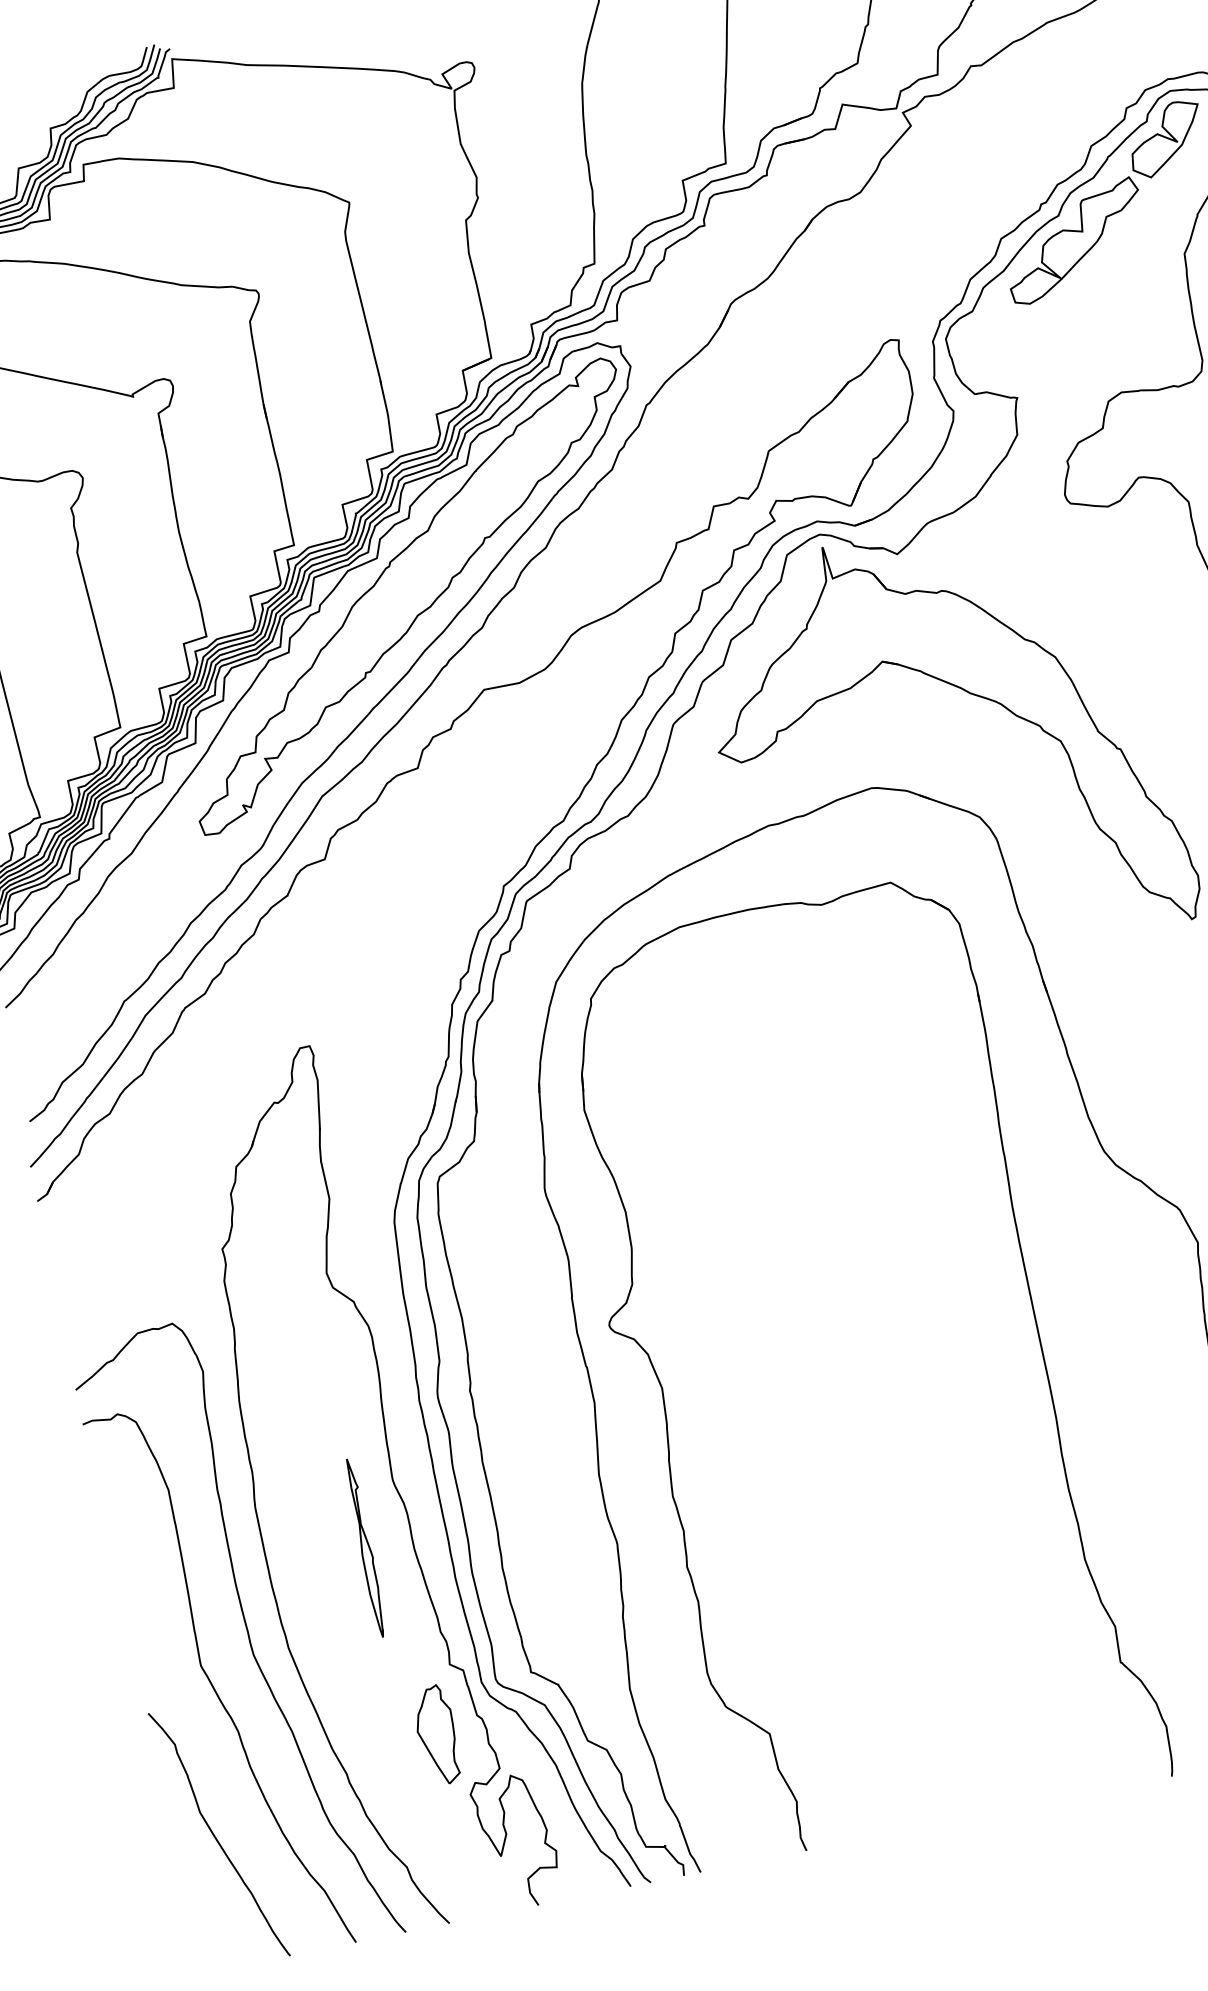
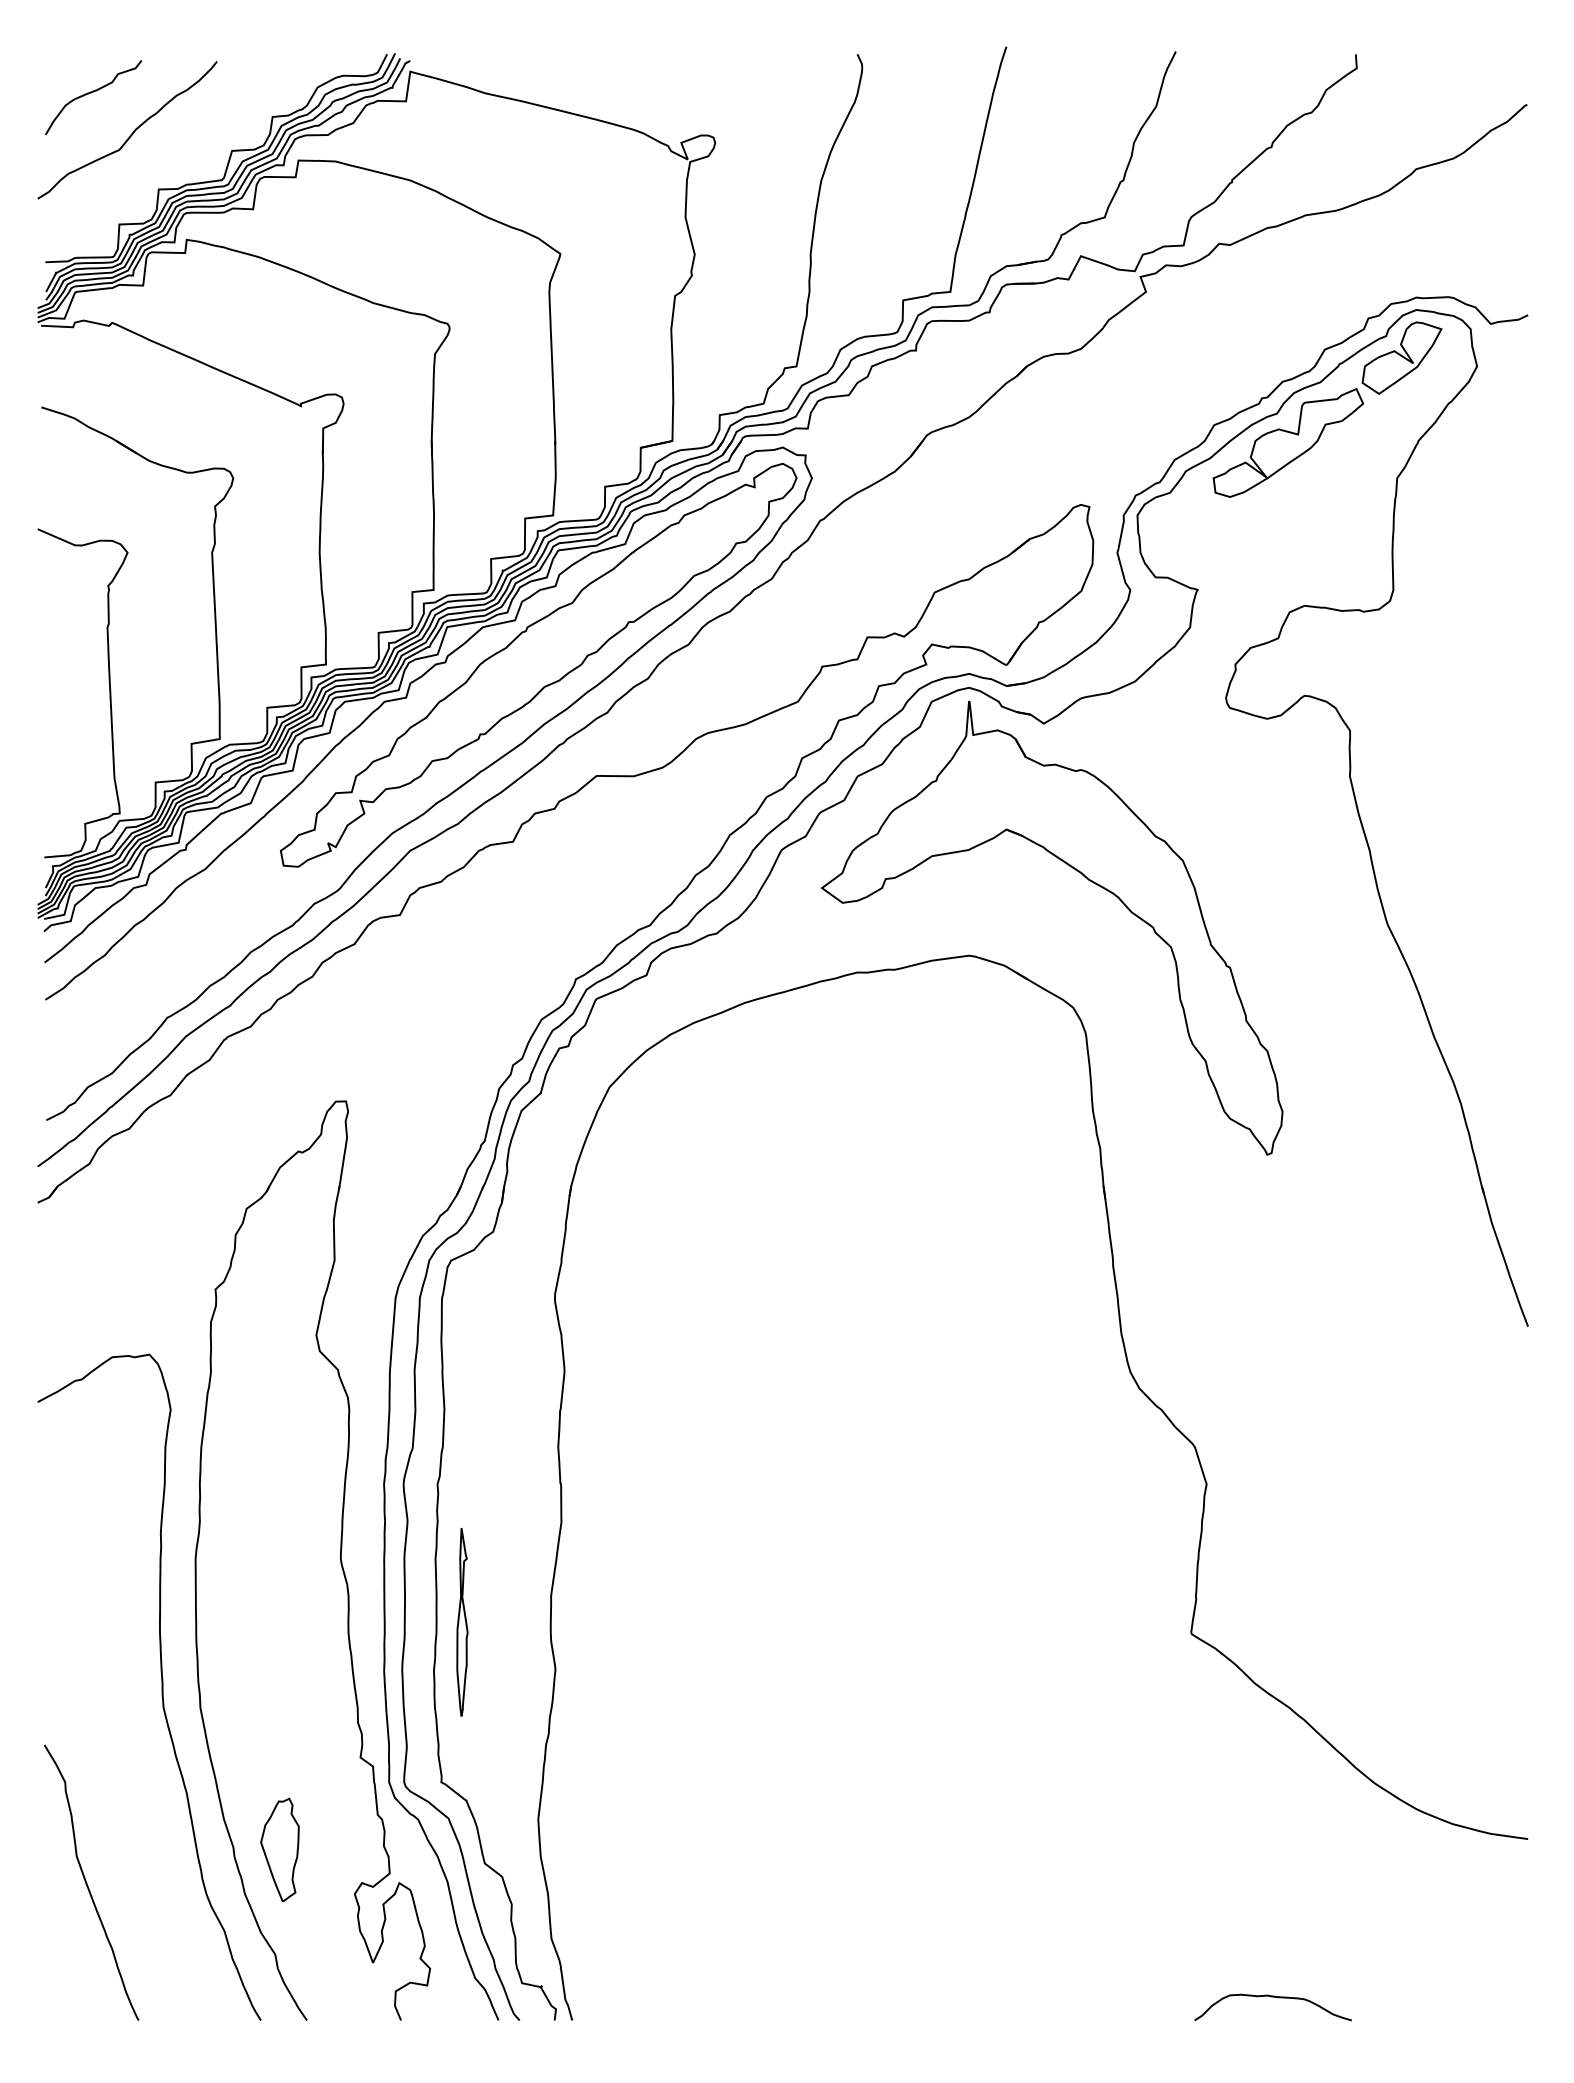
part: (1036, 1327) -> (1025, 1536), removed
part: (365, 1547) -> (462, 1621), moved
curve: (213, 1685) -> (116, 1730), removed
part: (436, 1735) -> (279, 1849), moved

